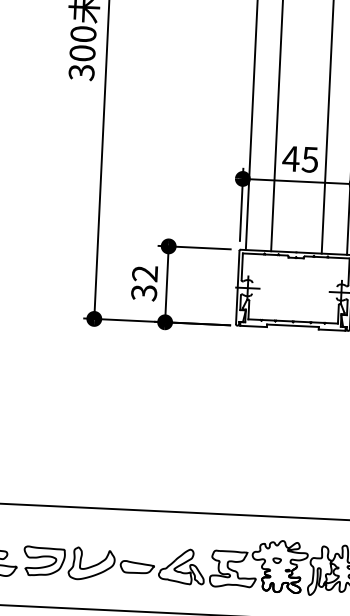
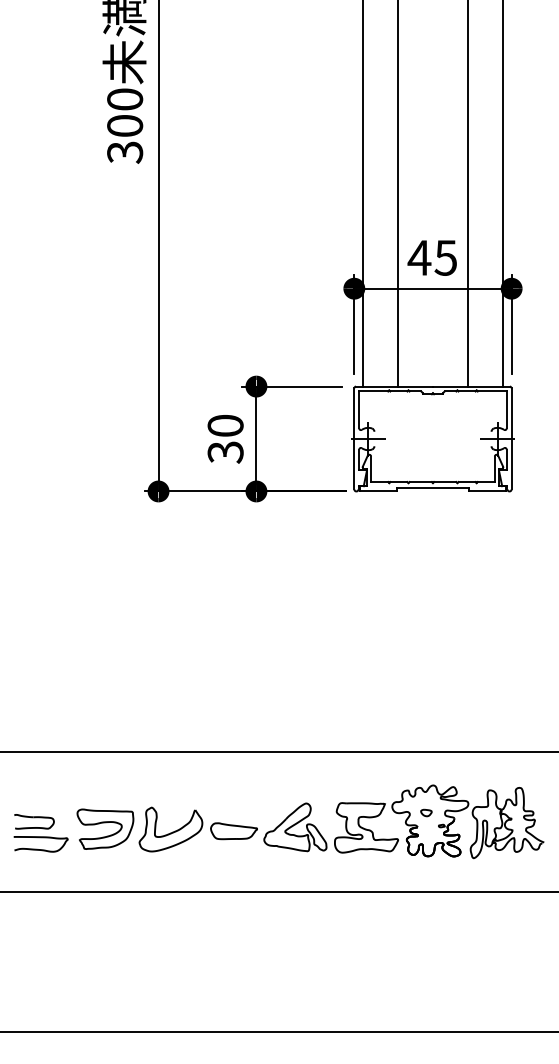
text: (144, 273) -> (225, 425), 32 -> 30

